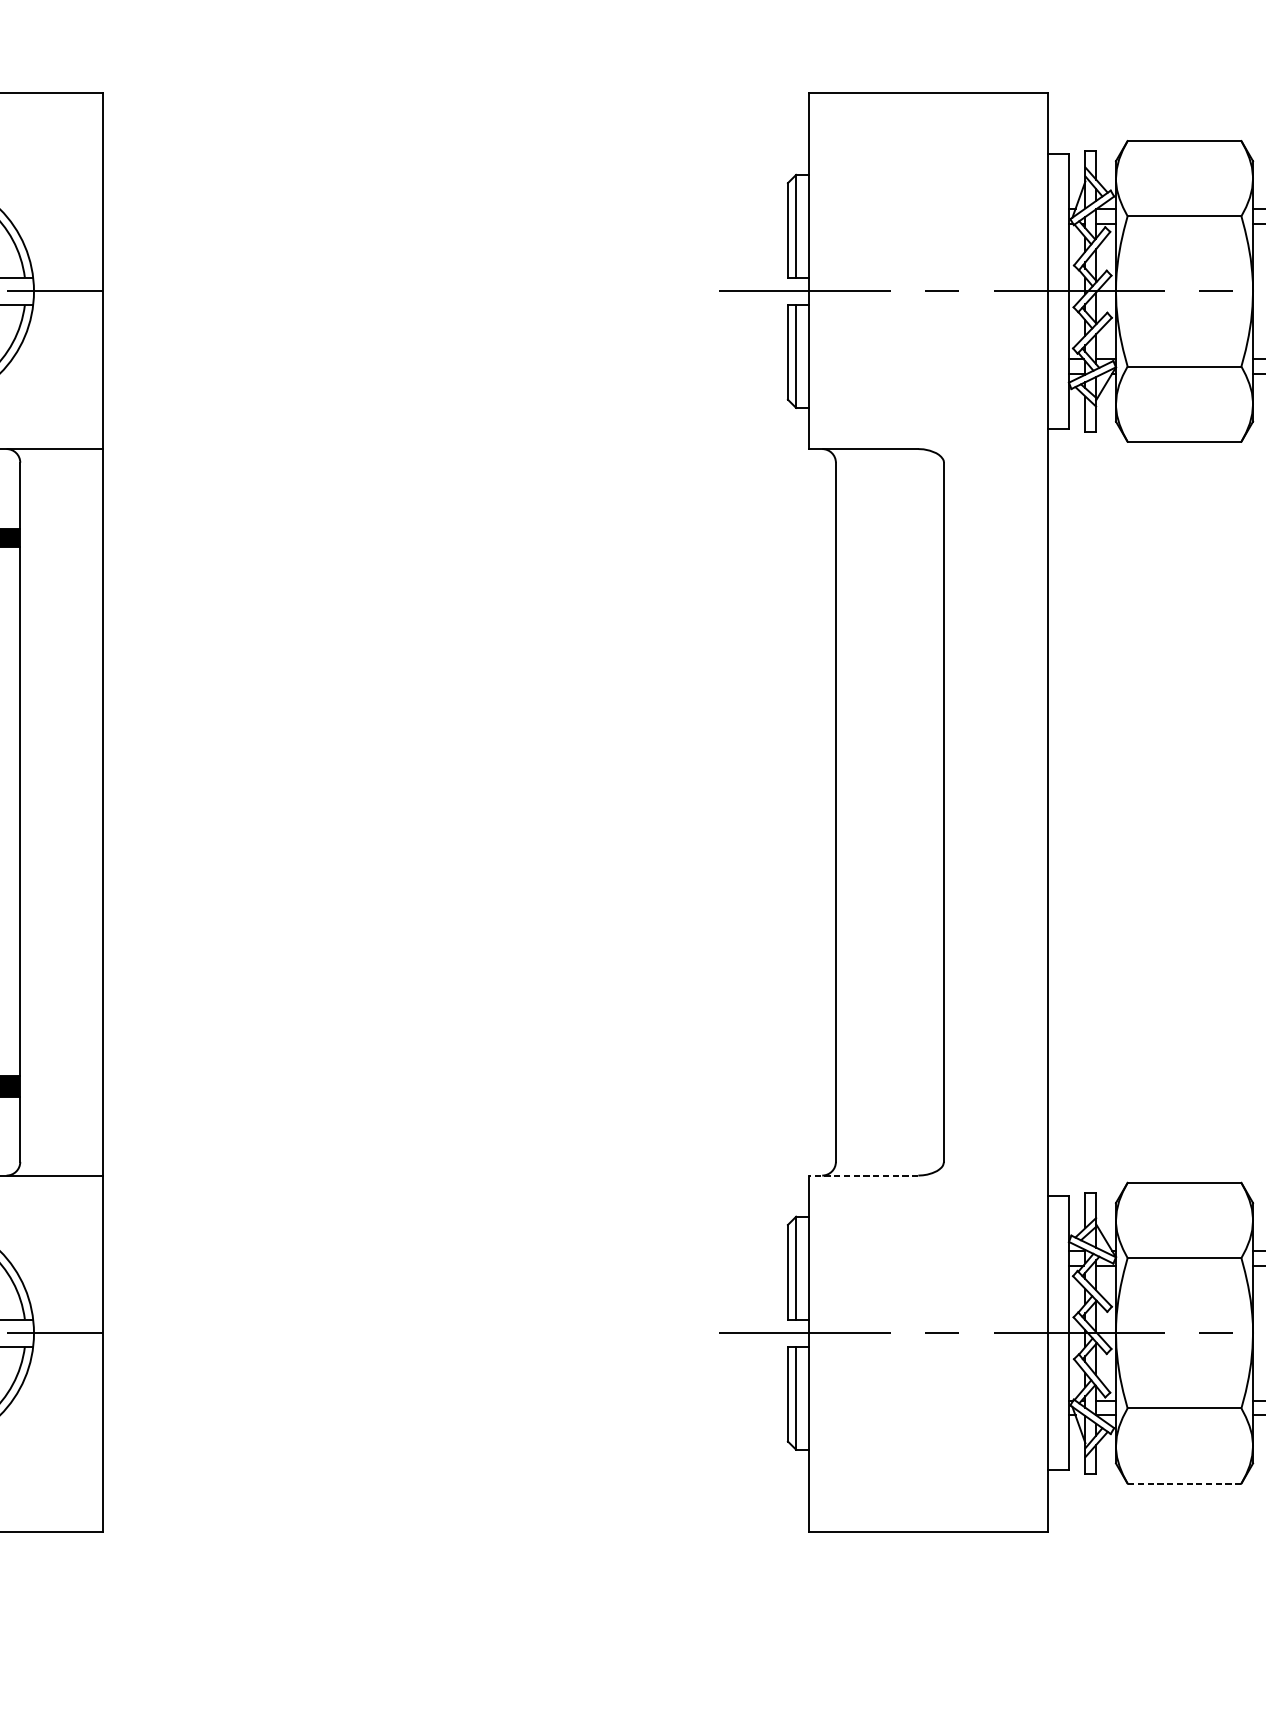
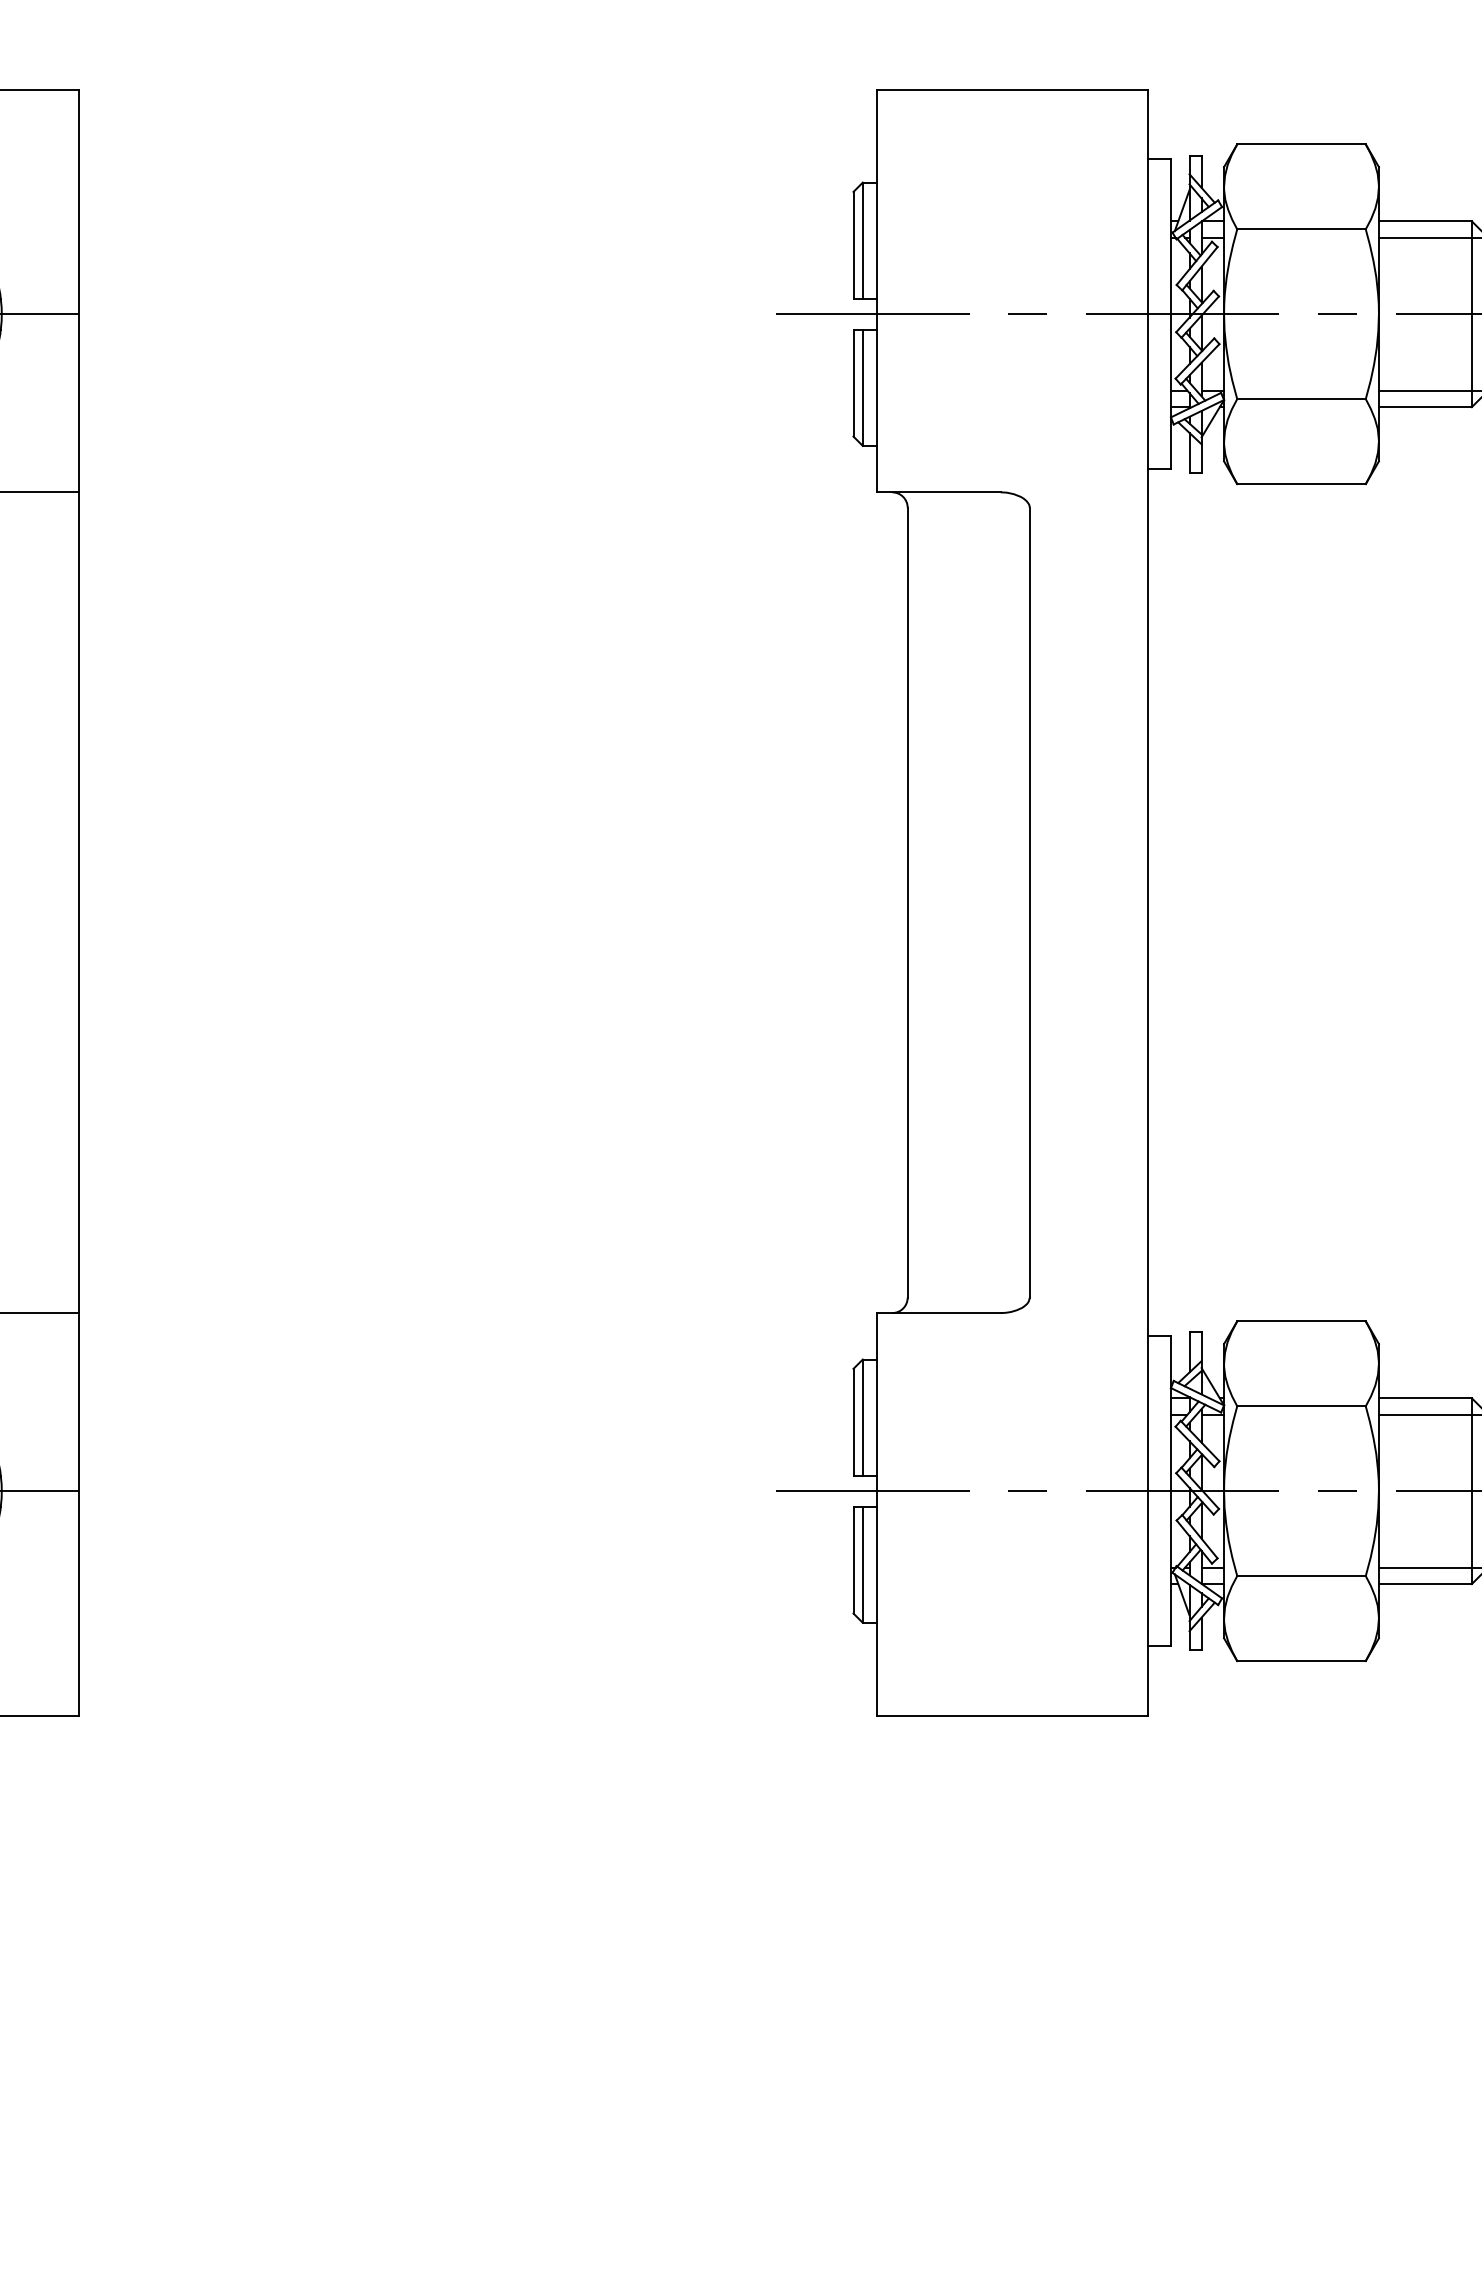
line: (863, 1175) -> (938, 1313), dashed -> solid
line: (1184, 1483) -> (1301, 1661), dashed -> solid

